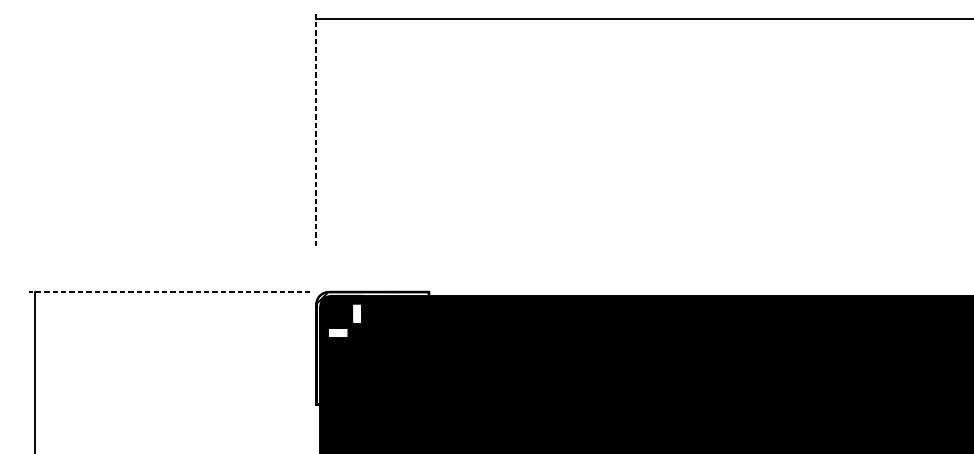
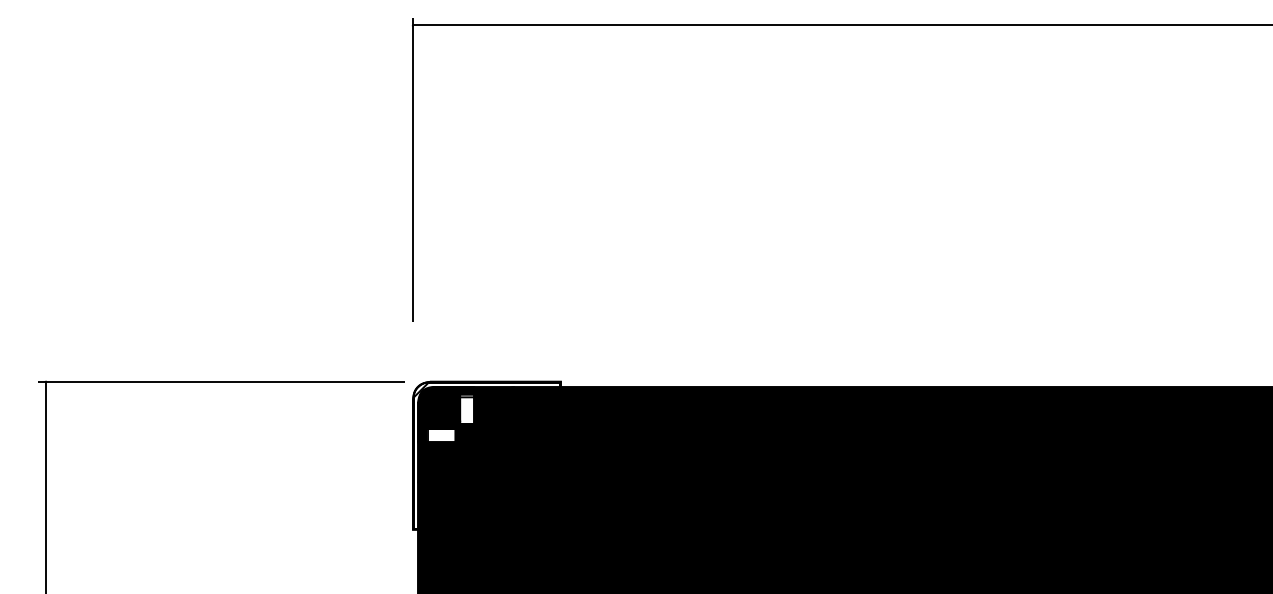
line: (316, 129) -> (413, 169), dashed -> solid
line: (169, 291) -> (221, 381), dashed -> solid

